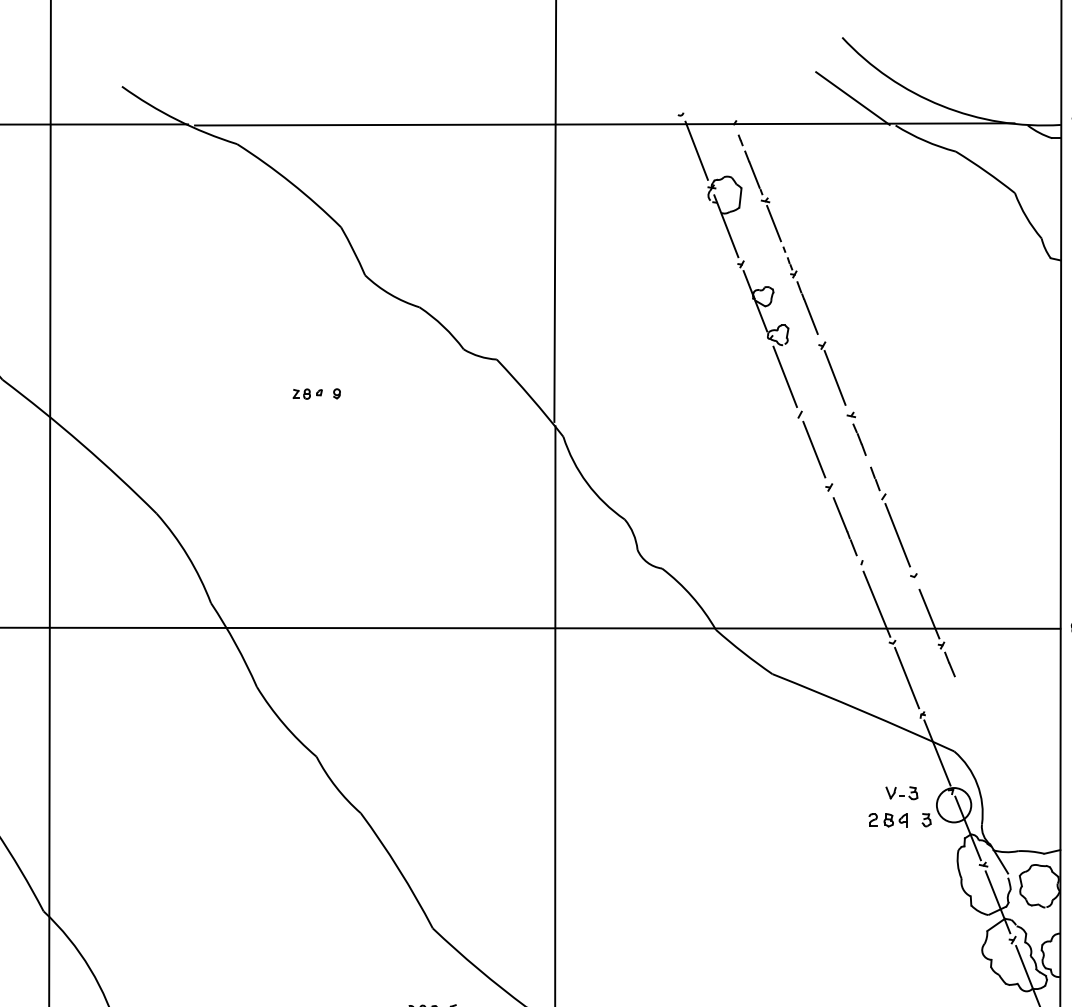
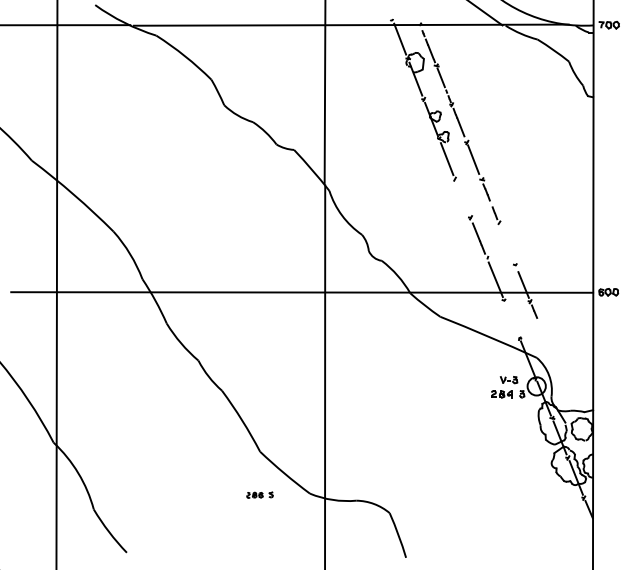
part: (316, 392) -> (198, 167), removed
line: (814, 449) -> (462, 197), removed
line: (897, 534) -> (506, 242), removed
line: (906, 677) -> (511, 318), removed

